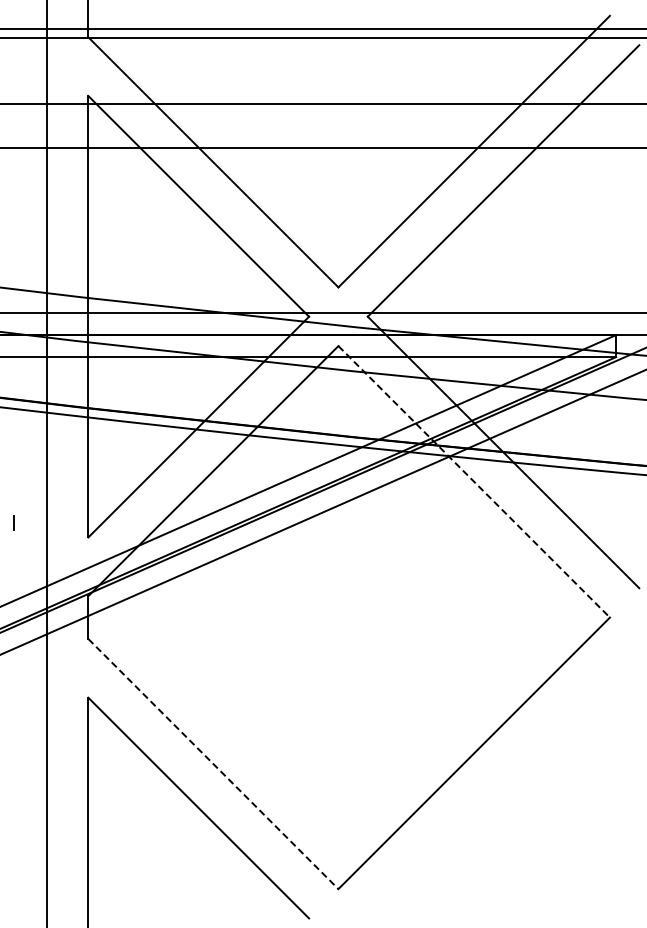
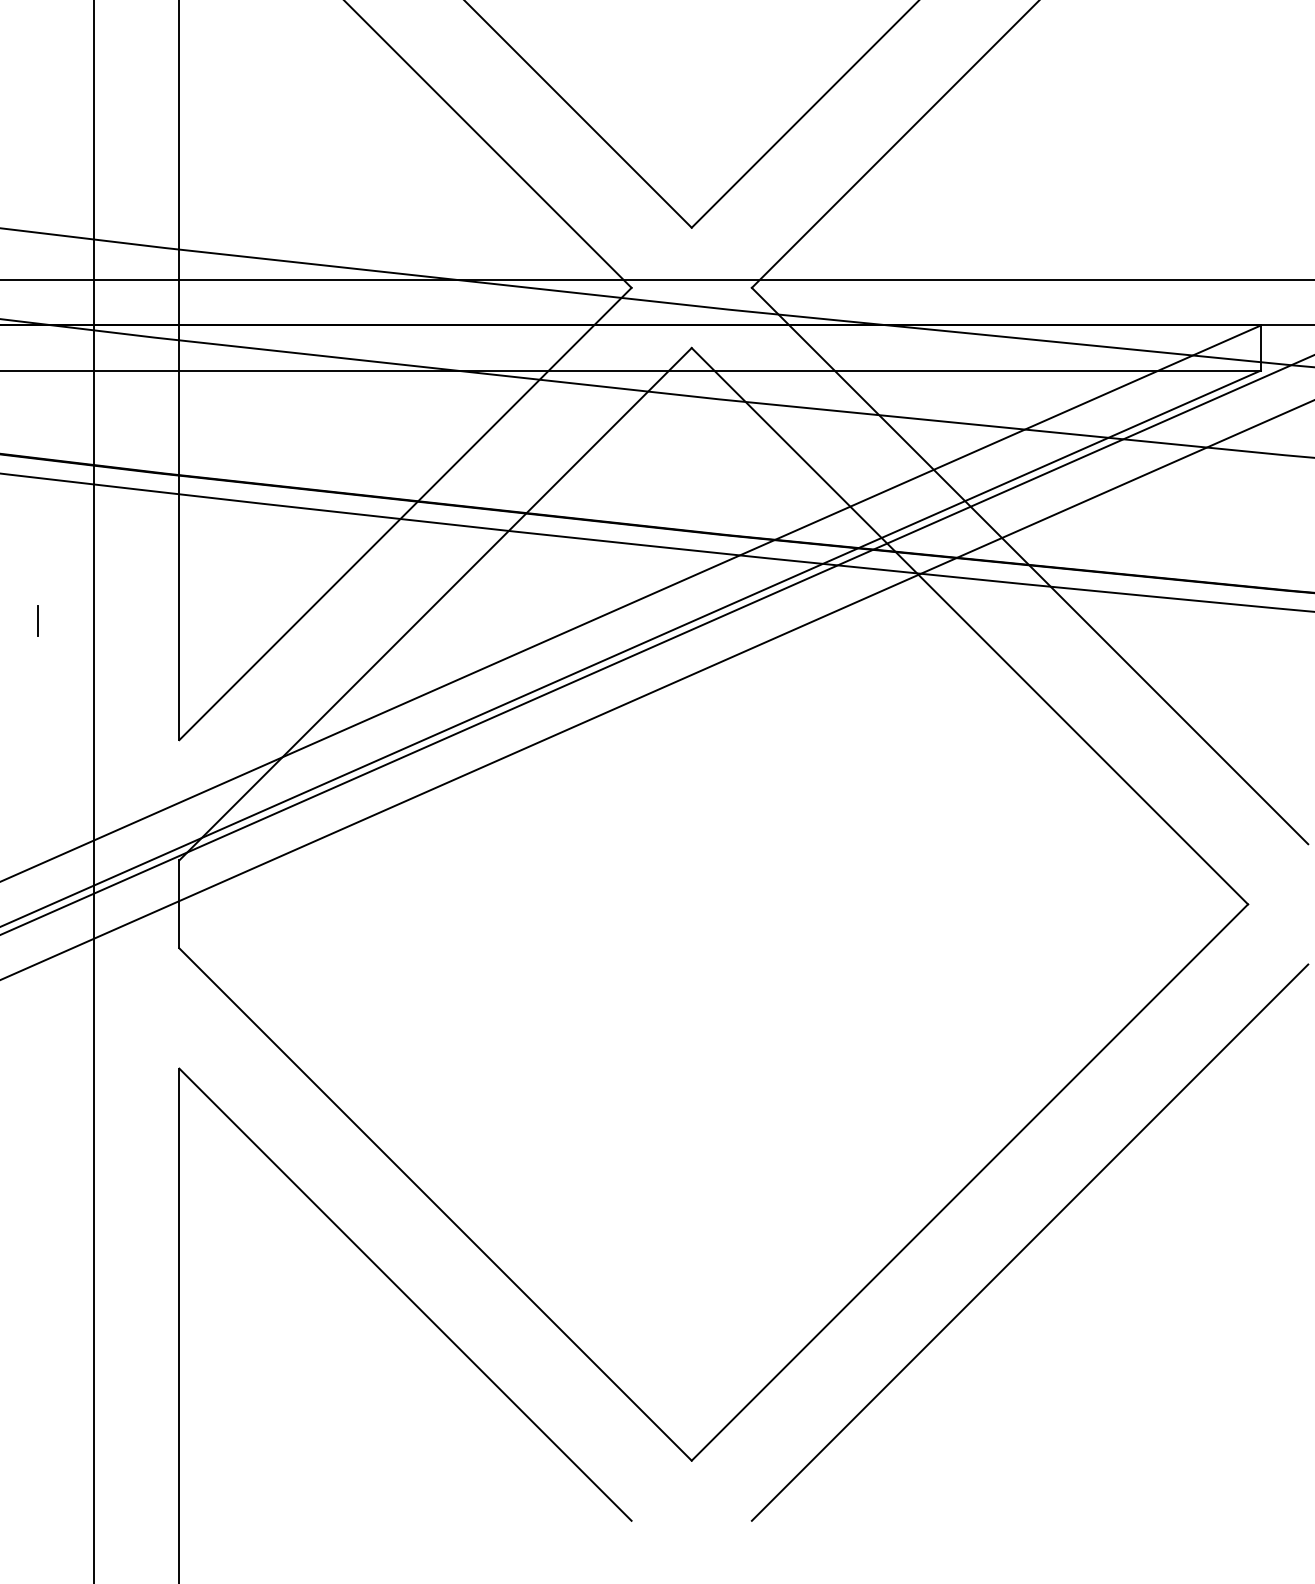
line: (474, 481) -> (970, 625), dashed -> solid
line: (13, 522) -> (36, 619), moved
line: (213, 764) -> (435, 1205), dashed -> solid
line: (503, 782) -> (1029, 1242), added

